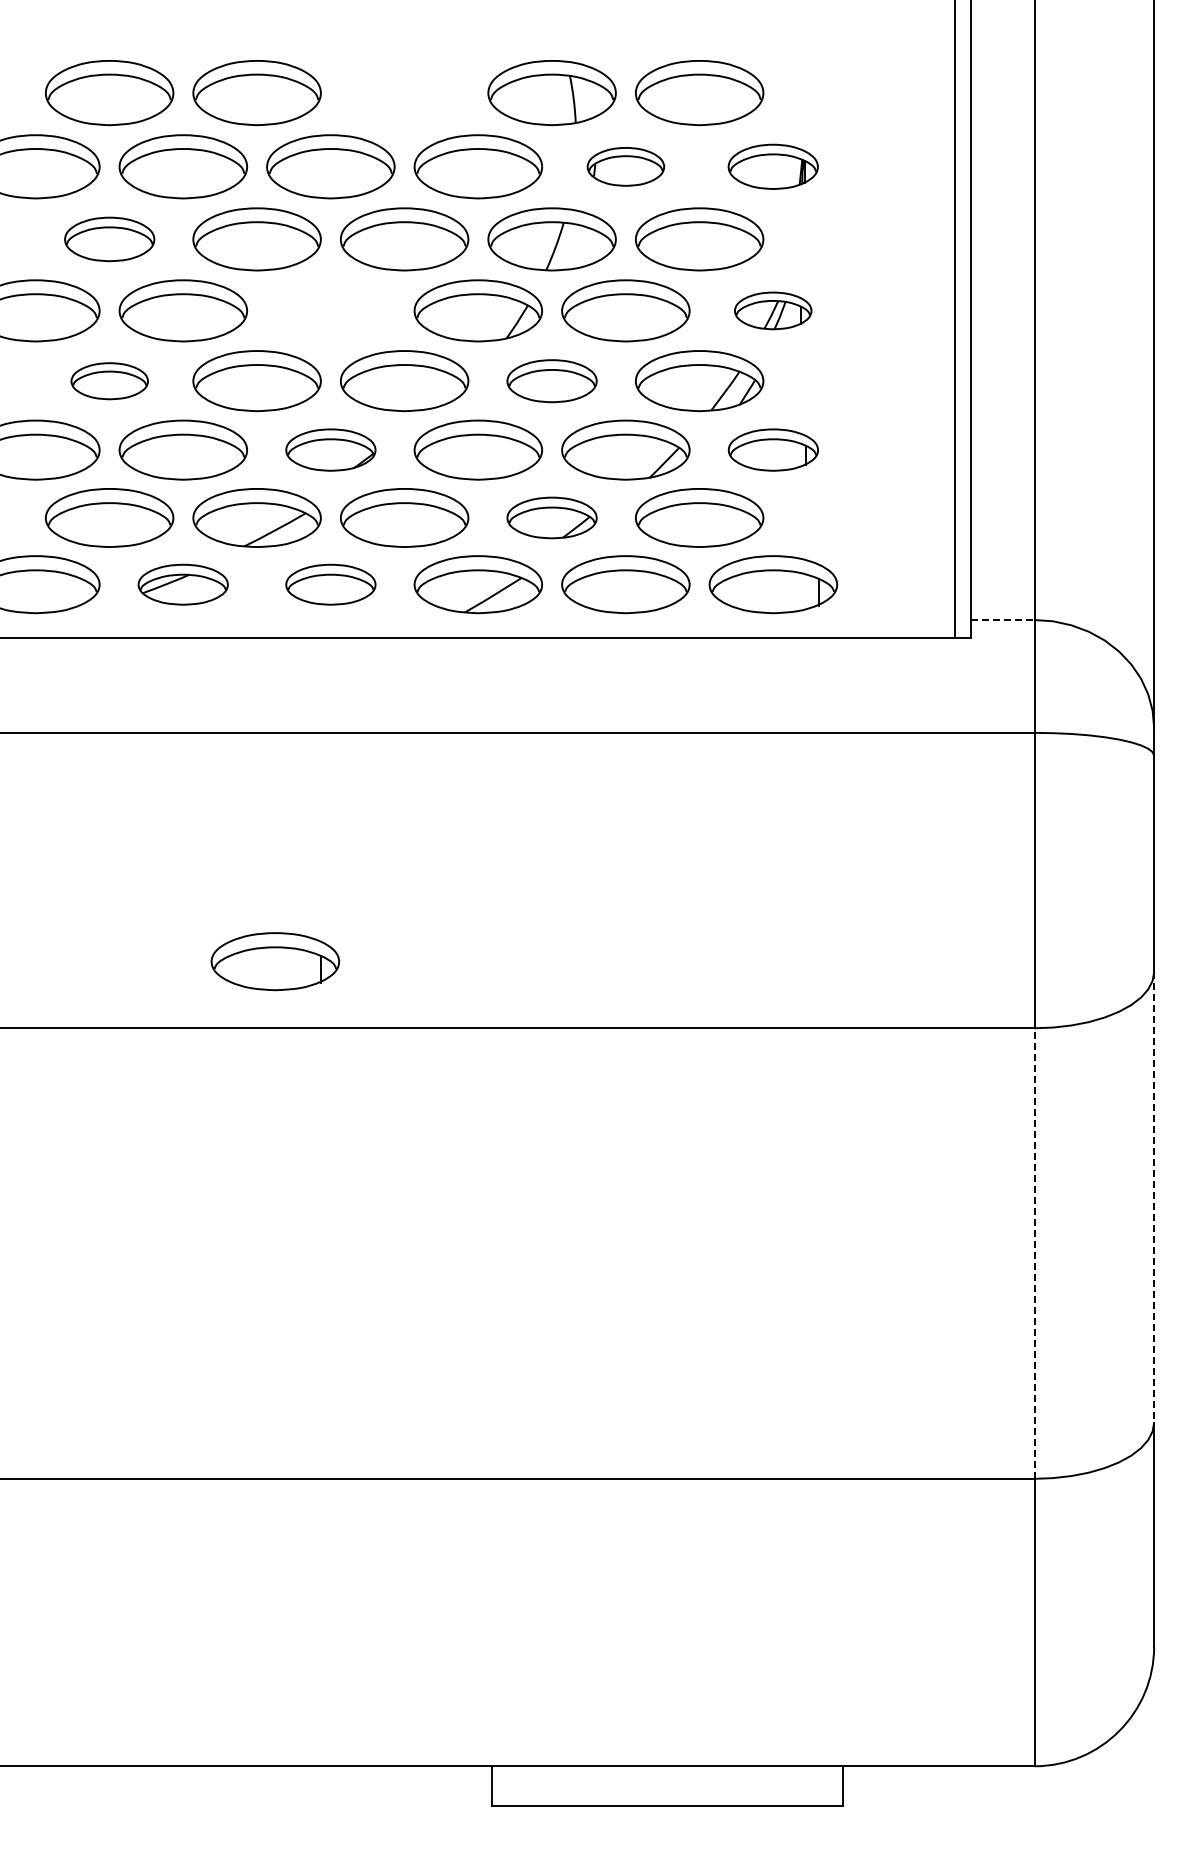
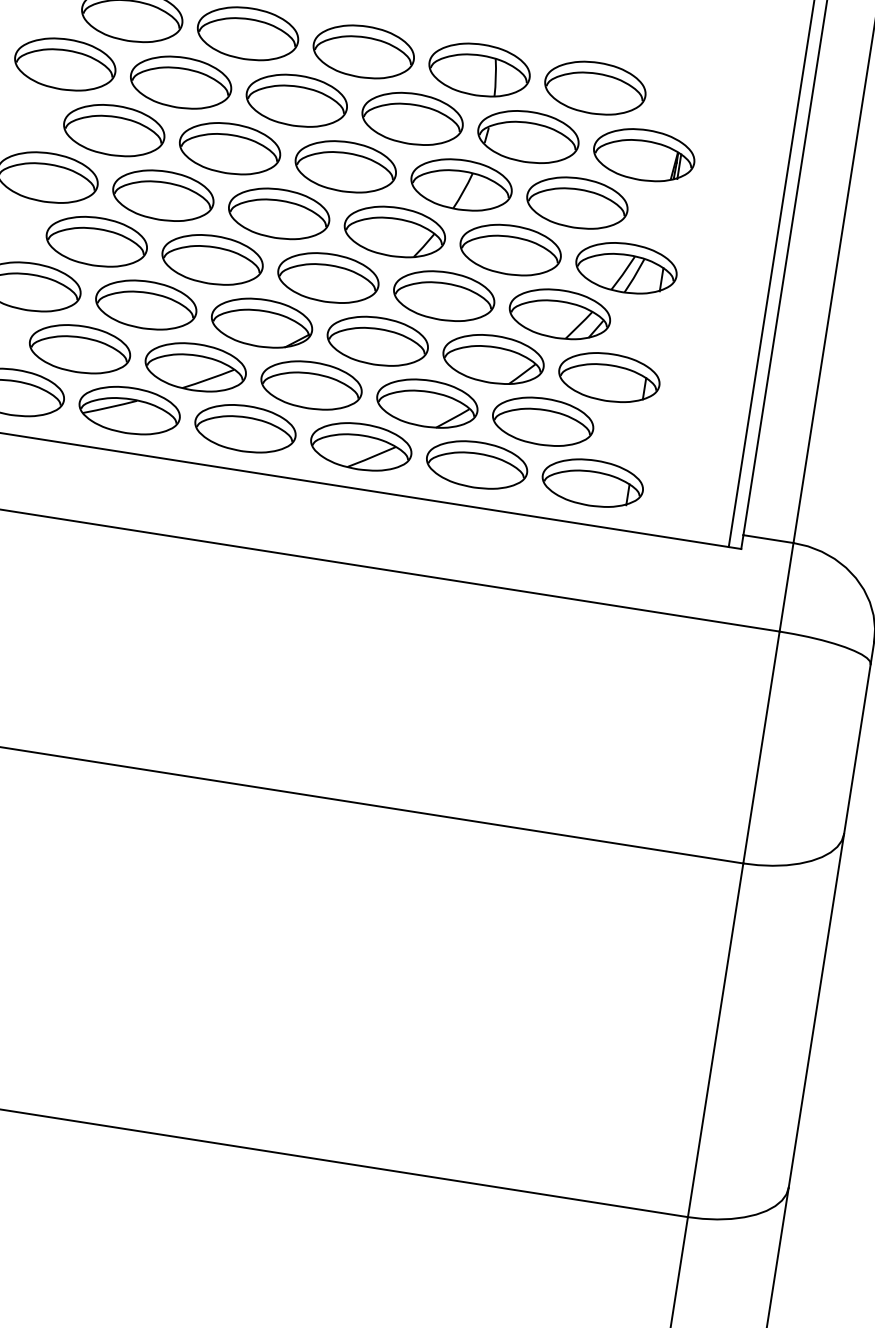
part: (404, 93) -> (363, 52), added
part: (625, 166) -> (528, 136), size x1.67
part: (772, 166) -> (643, 154), size x1.43
part: (109, 239) -> (114, 130), size x1.43
part: (330, 310) -> (278, 213), added
part: (772, 310) -> (625, 267), size x1.67
part: (109, 381) -> (96, 242), size x1.67
part: (551, 381) -> (443, 296), size x1.43
part: (330, 449) -> (261, 322), size x1.43
part: (773, 449) -> (609, 377), size x1.43
part: (551, 517) -> (426, 403), size x1.43
part: (182, 584) -> (129, 410), size x1.43
part: (330, 584) -> (245, 428), size x1.43
line: (1002, 620) -> (768, 539), dashed -> solid
part: (275, 961) -> (155, 717), removed
line: (1154, 1197) -> (816, 1011), dashed -> solid
line: (1034, 1253) -> (715, 1040), dashed -> solid

